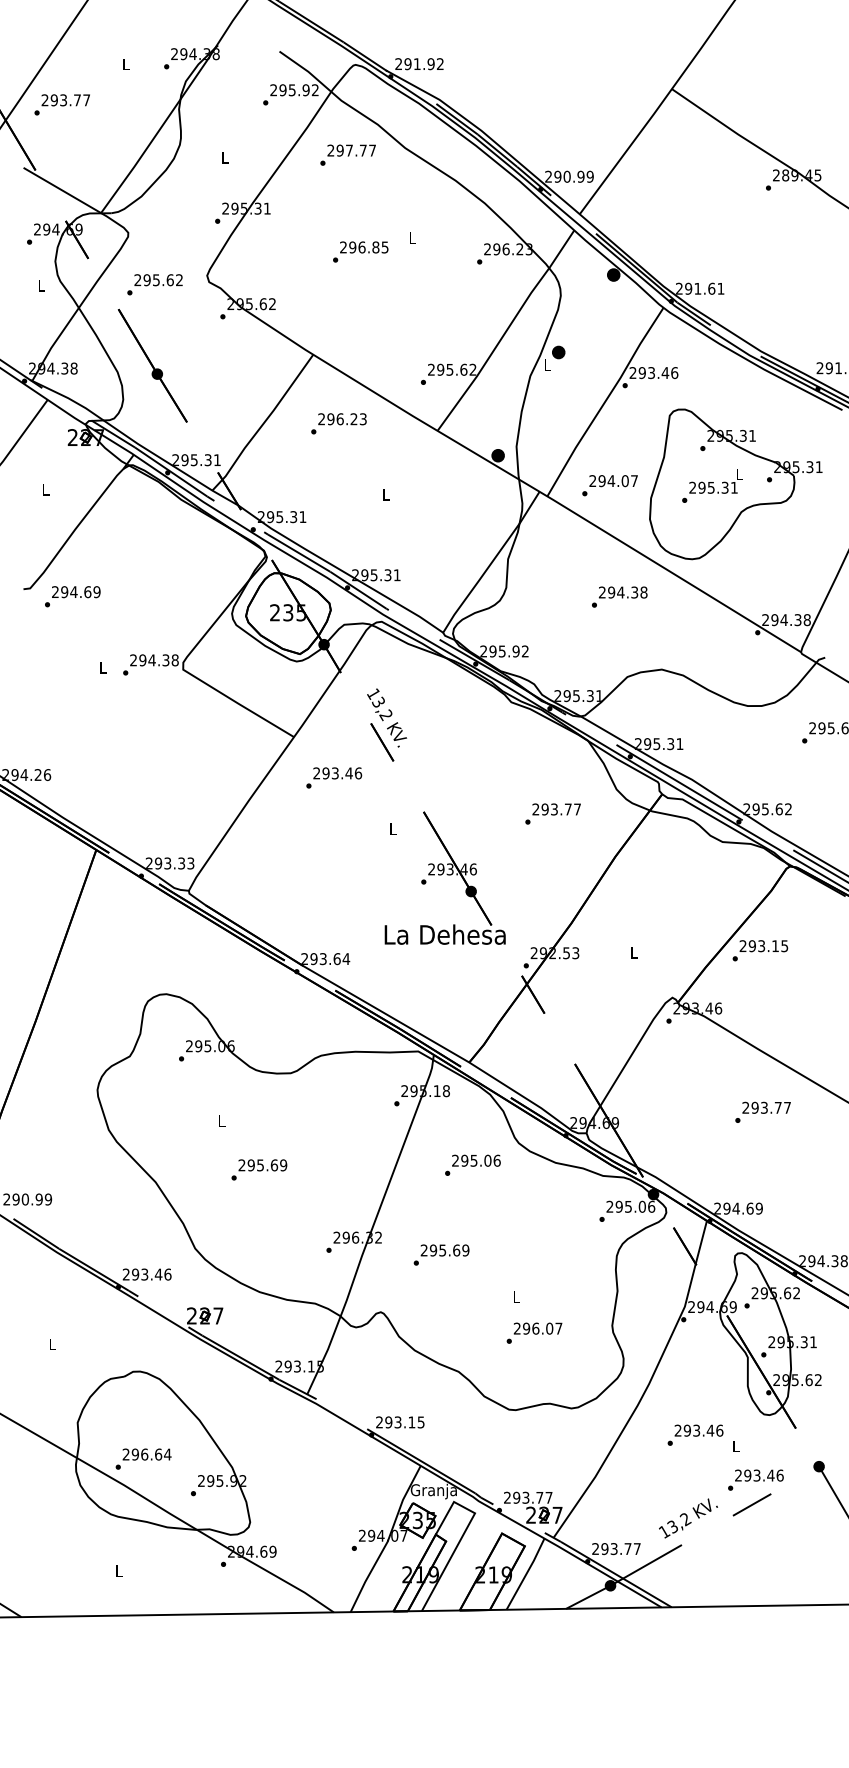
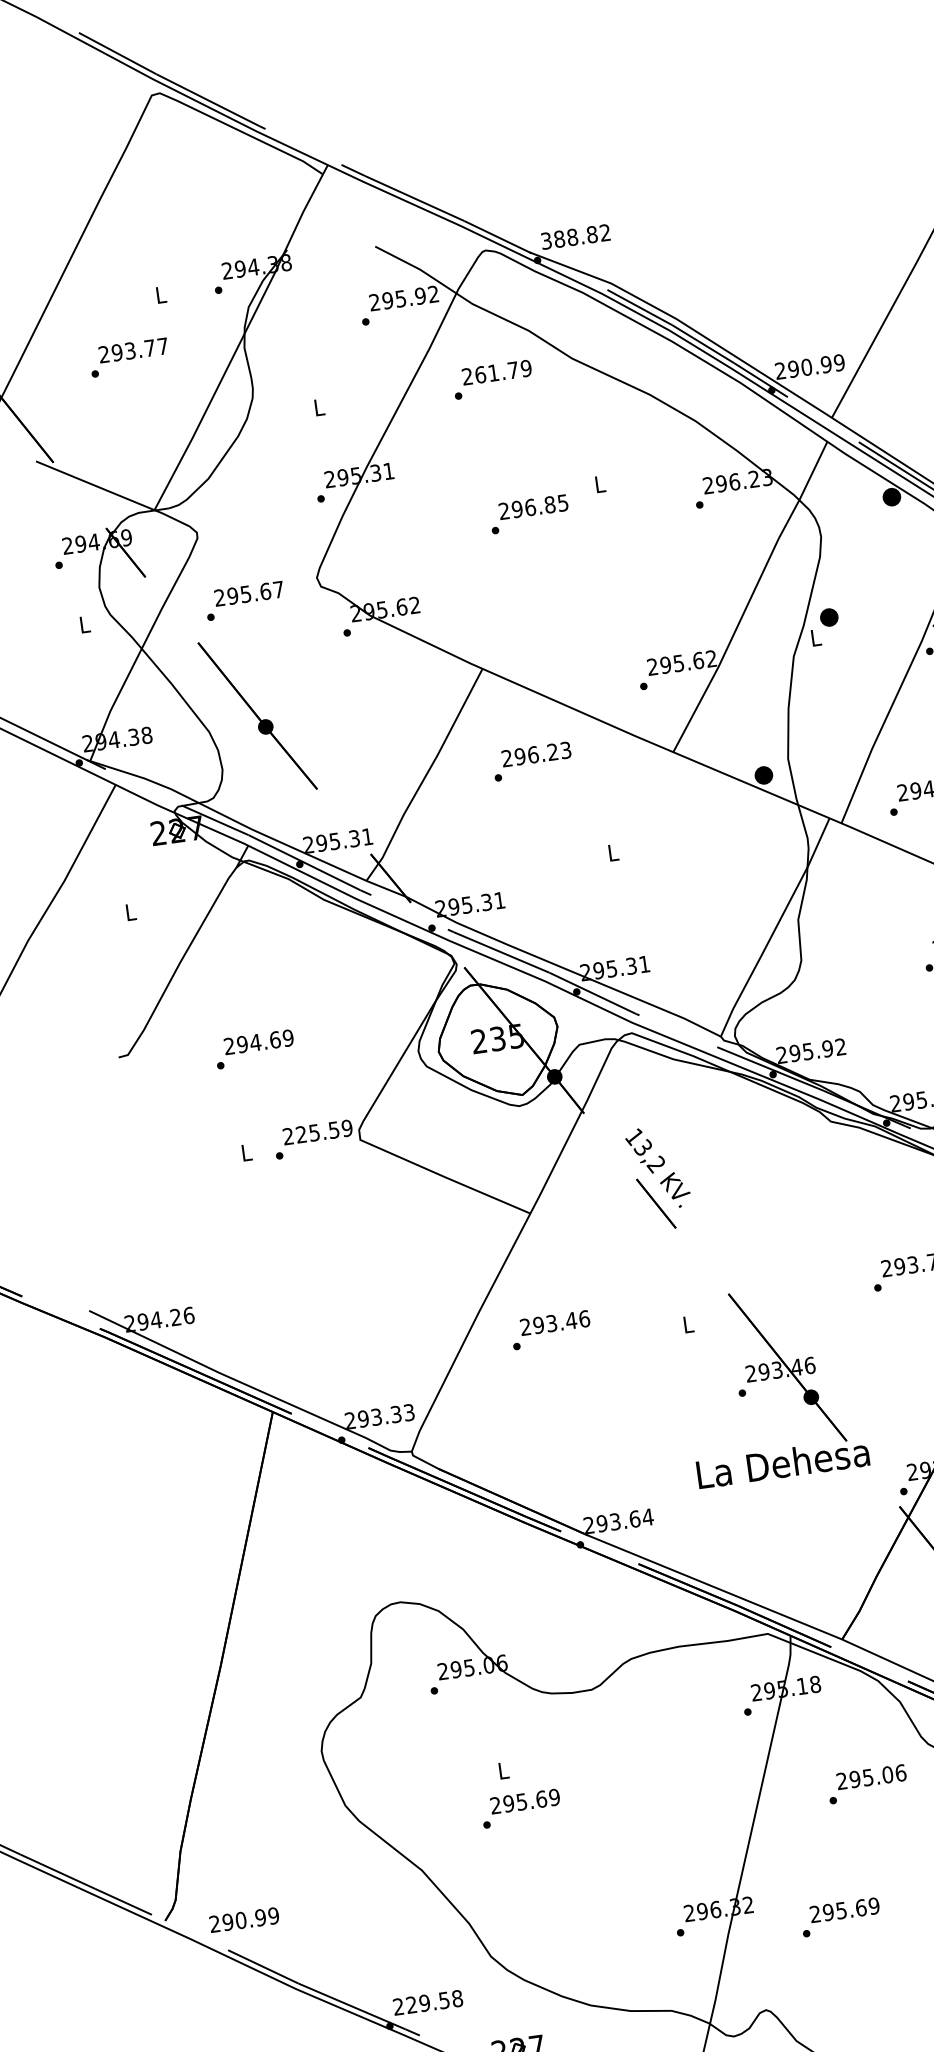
text: (414, 64) -> (568, 238), 291.92 -> 388.82
text: (61, 104) -> (128, 357), moved
text: (356, 150) -> (503, 371), 297.77 -> 261.79
text: (179, 280) -> (278, 590), 295.62 -> 295.67
text: (72, 596) -> (254, 1049), moved
text: (158, 660) -> (323, 1131), 294.38 -> 225.59
text: (334, 777) -> (551, 1329), moved
text: (259, 1169) -> (521, 1808), moved
text: (151, 1274) -> (434, 2001), 293.46 -> 229.58

